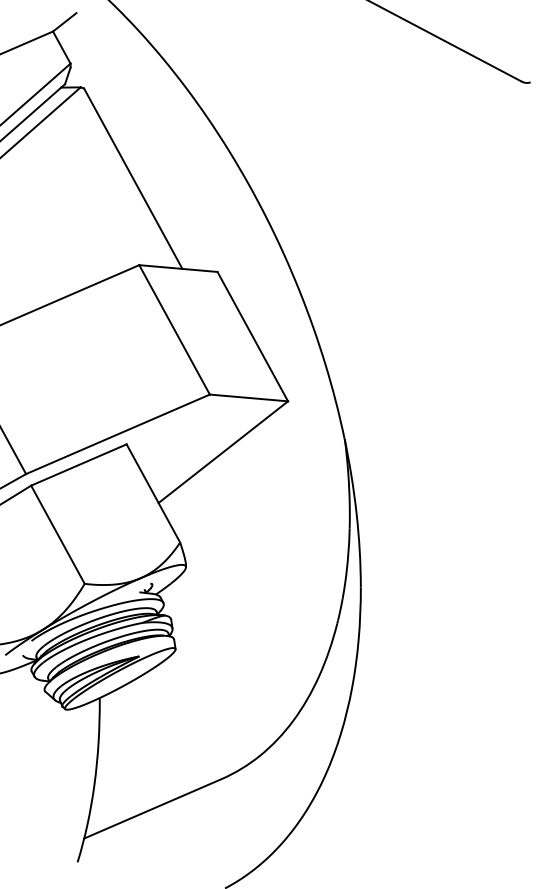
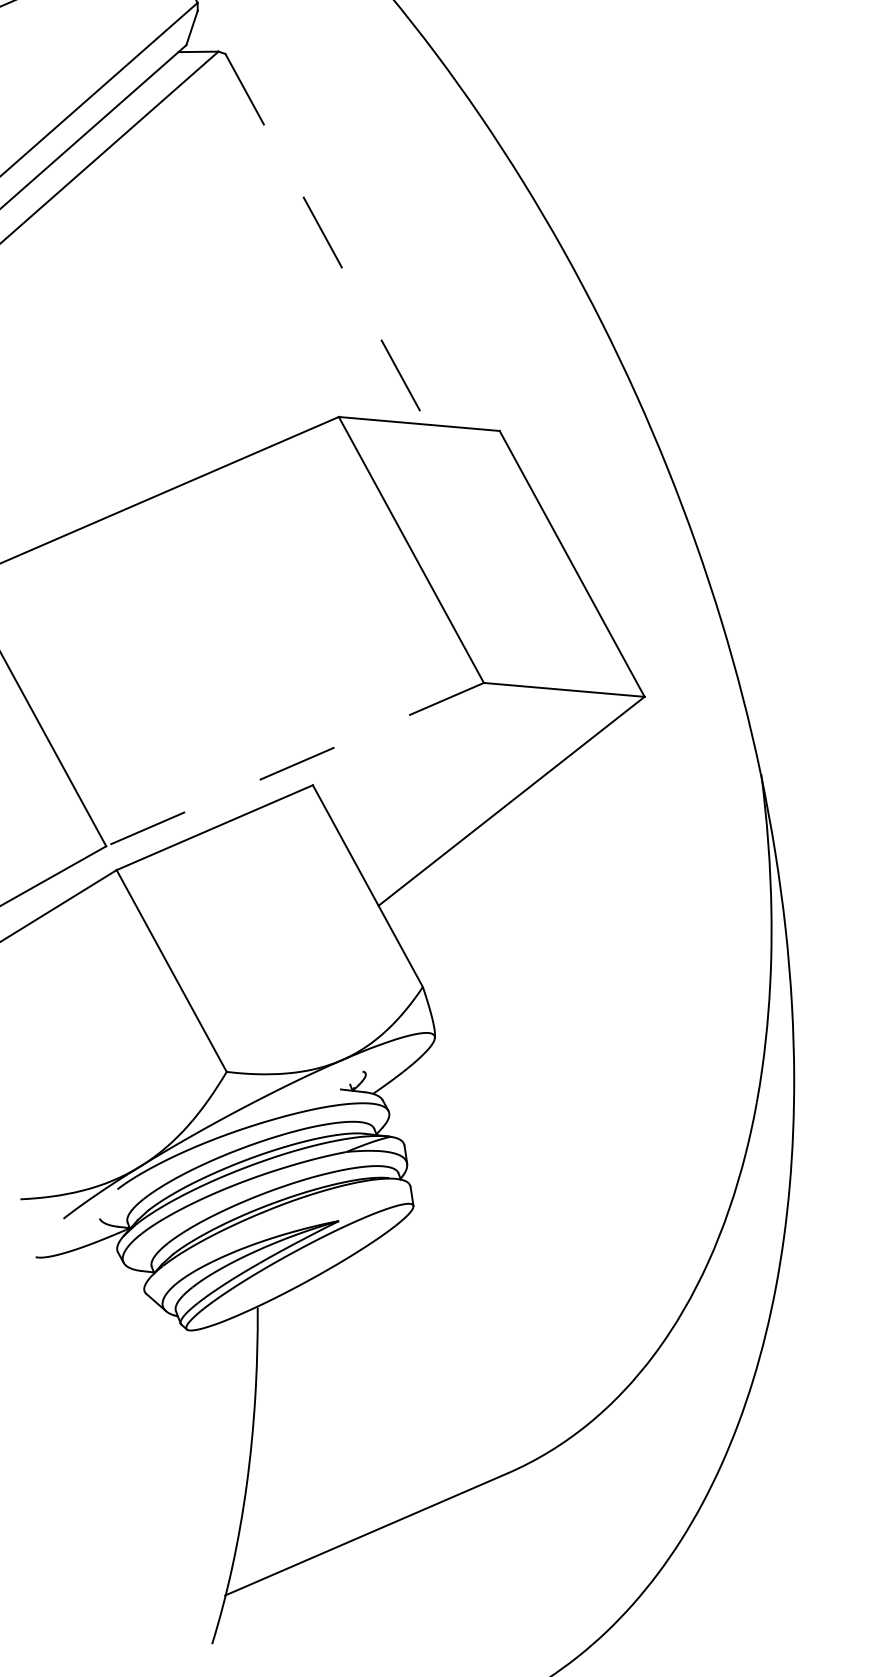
line: (133, 178) -> (326, 238), solid -> dashed
line: (117, 434) -> (294, 764), solid -> dashed

